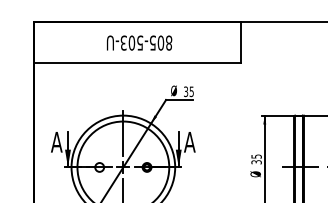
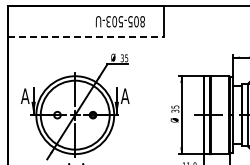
text: (139, 42) -> (120, 21), moved
line: (138, 64) -> (86, 37), solid -> dashed

